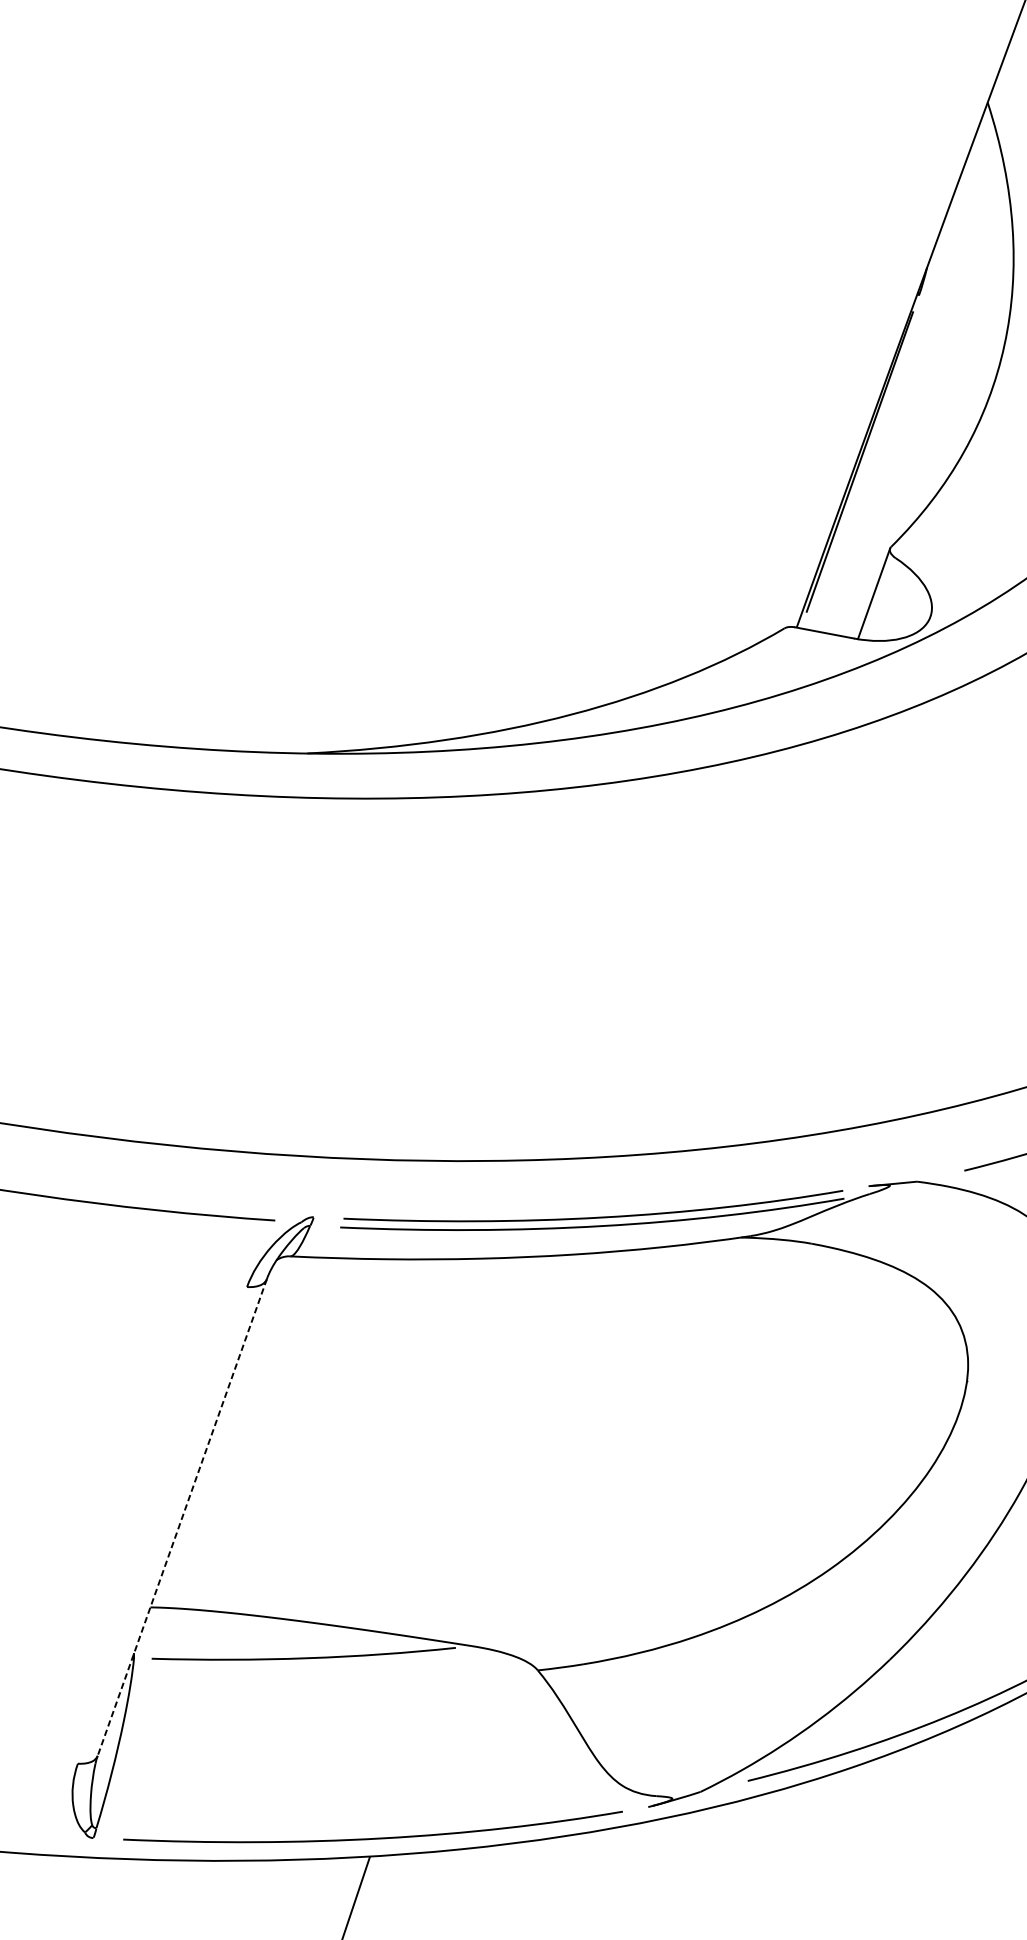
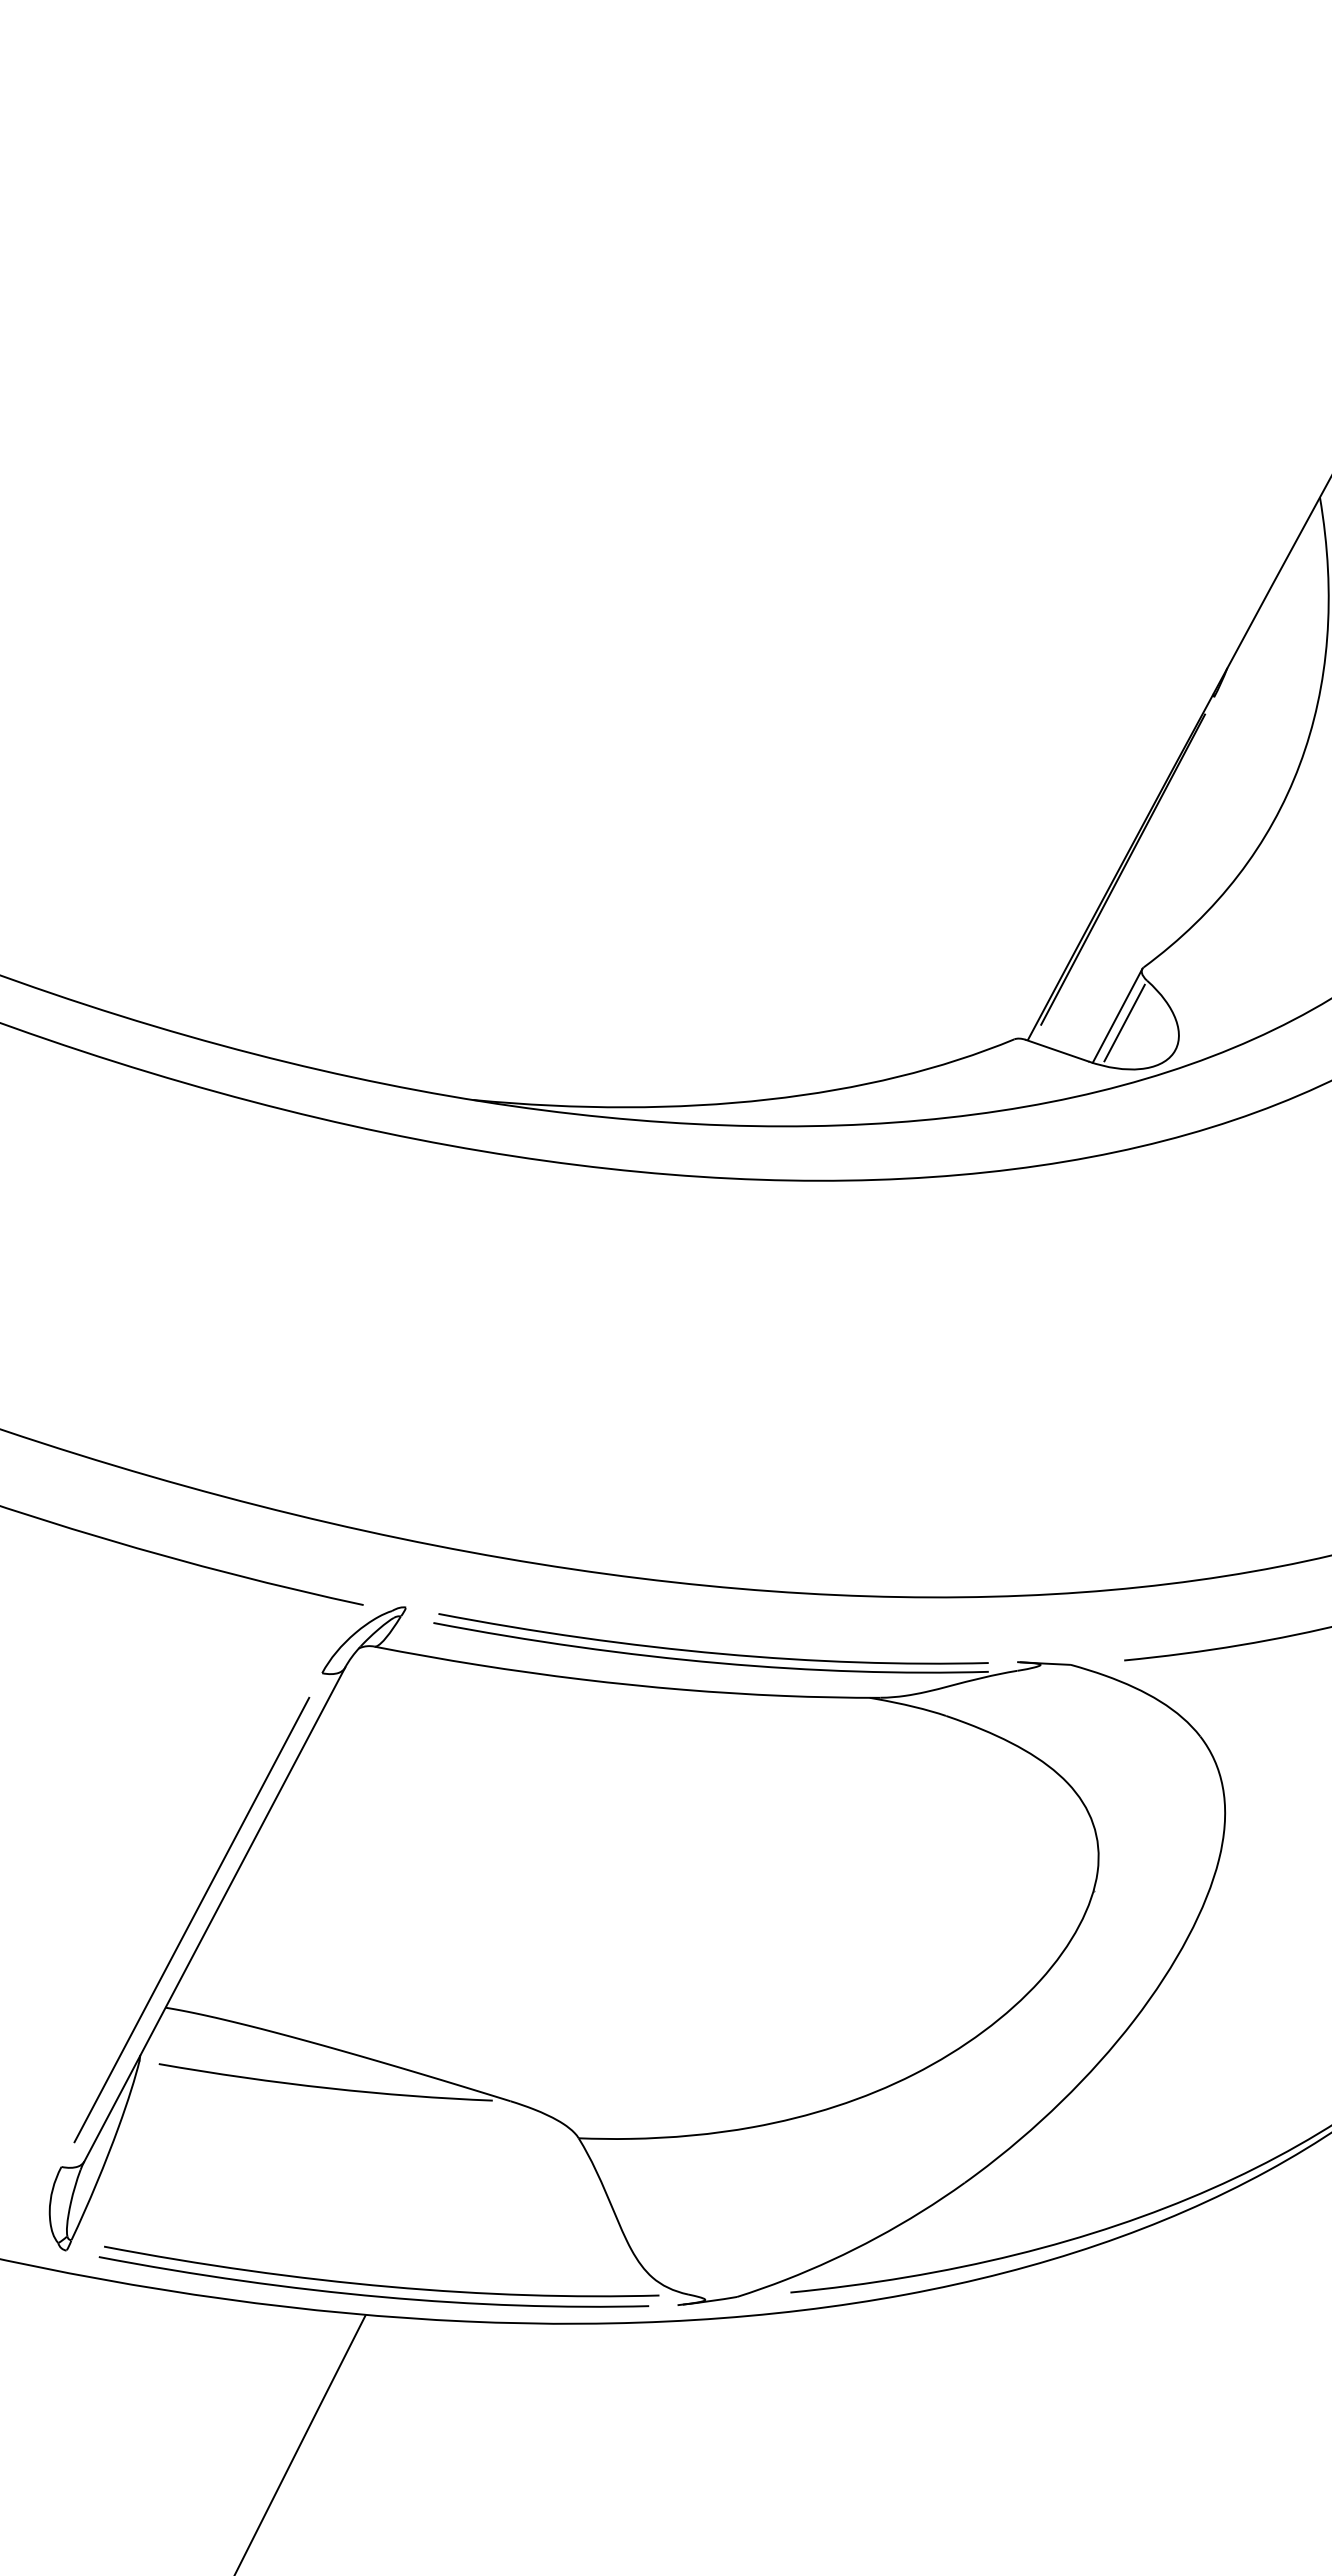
line: (881, 598) -> (1124, 1022), added
line: (182, 1517) -> (214, 1914), dashed -> solid
line: (162, 1524) -> (191, 1919), added
curve: (377, 1827) -> (378, 2284), added

